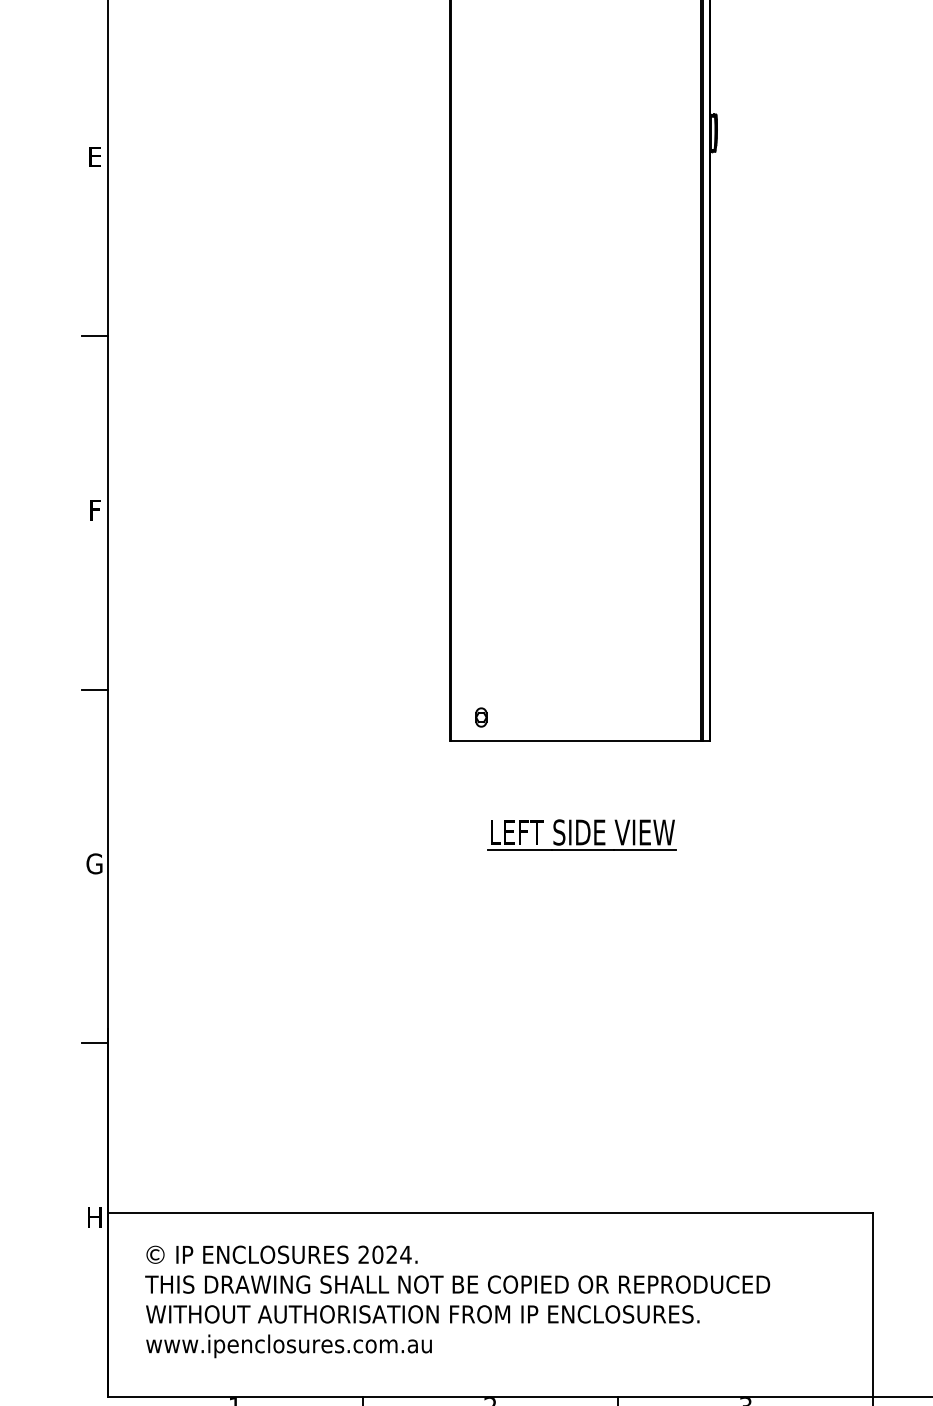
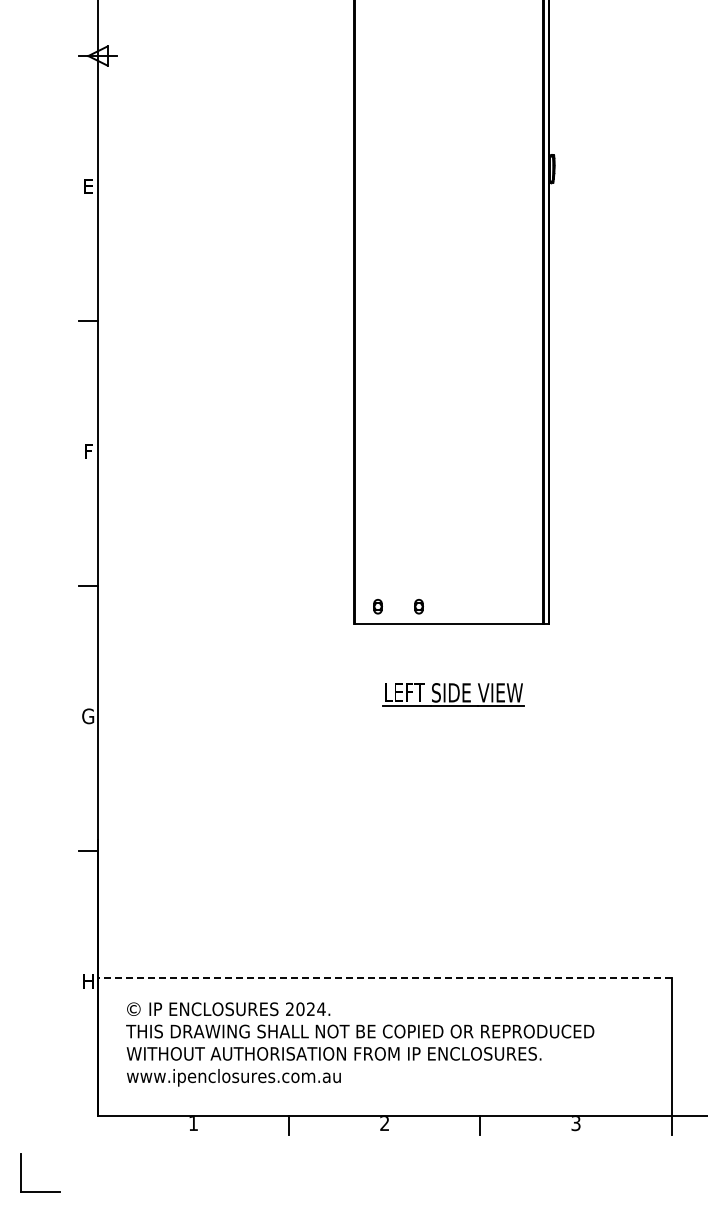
part: (535, 717) -> (418, 606), added
line: (490, 1212) -> (384, 977), solid -> dashed

